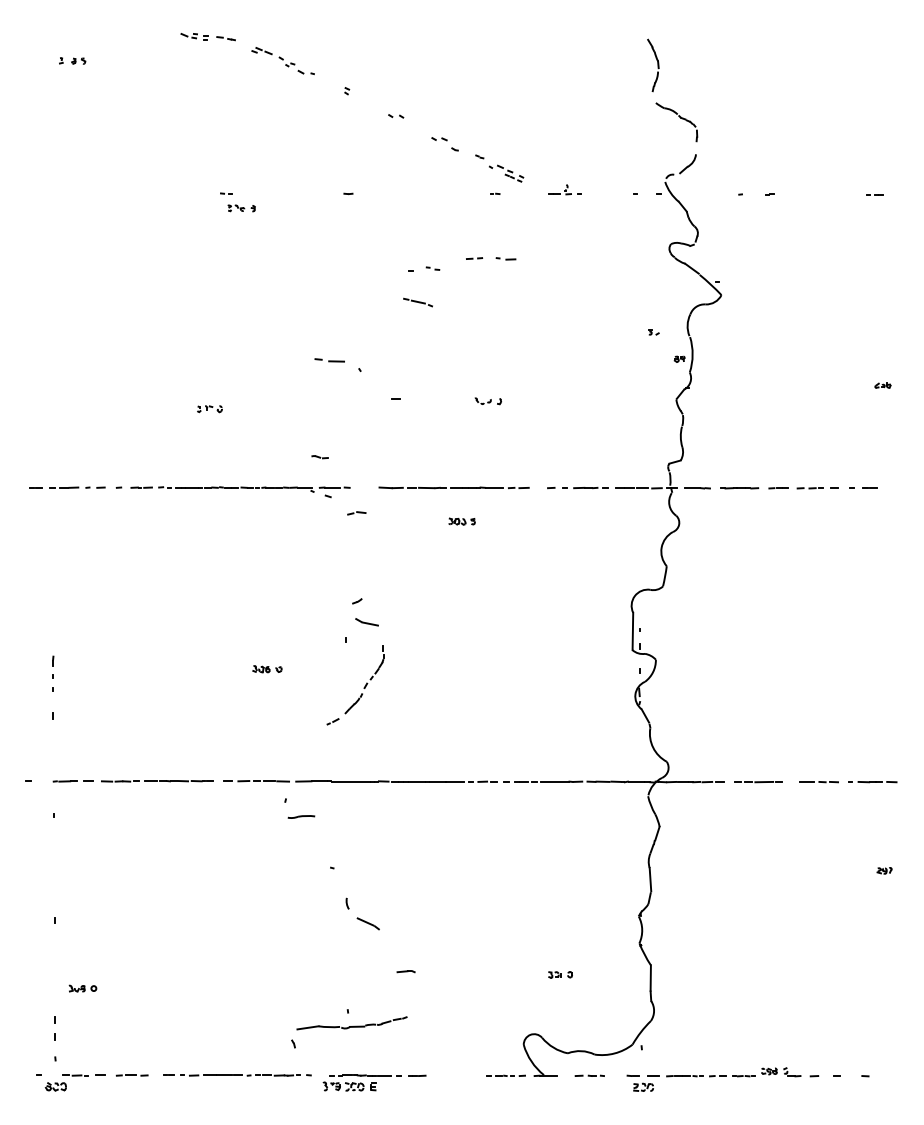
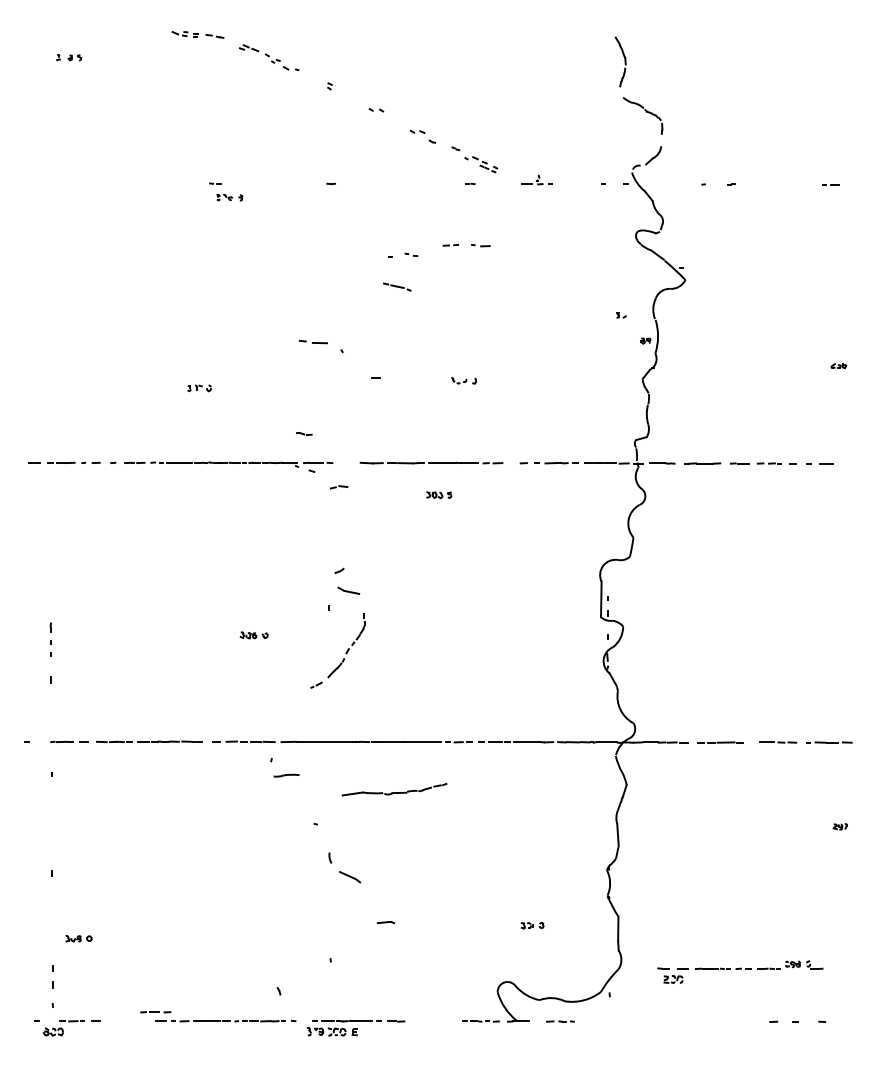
part: (351, 1023) -> (394, 789), moved
line: (131, 1075) -> (155, 1012), moved
part: (714, 1078) -> (740, 971), moved

